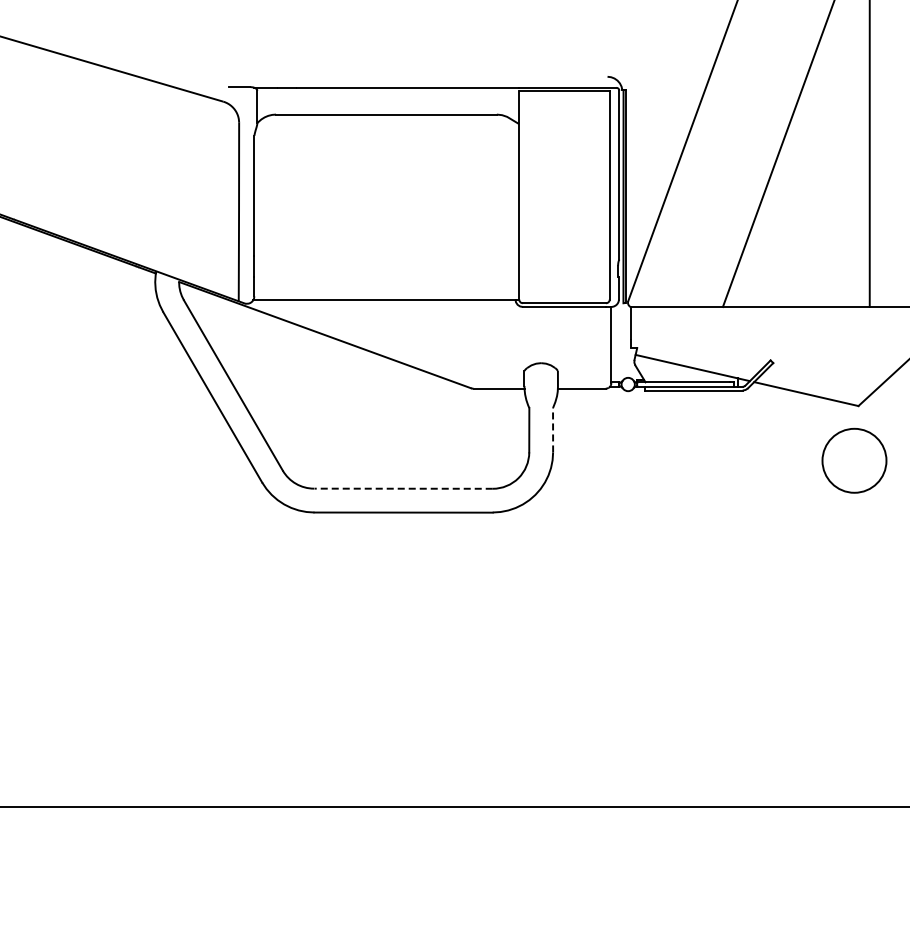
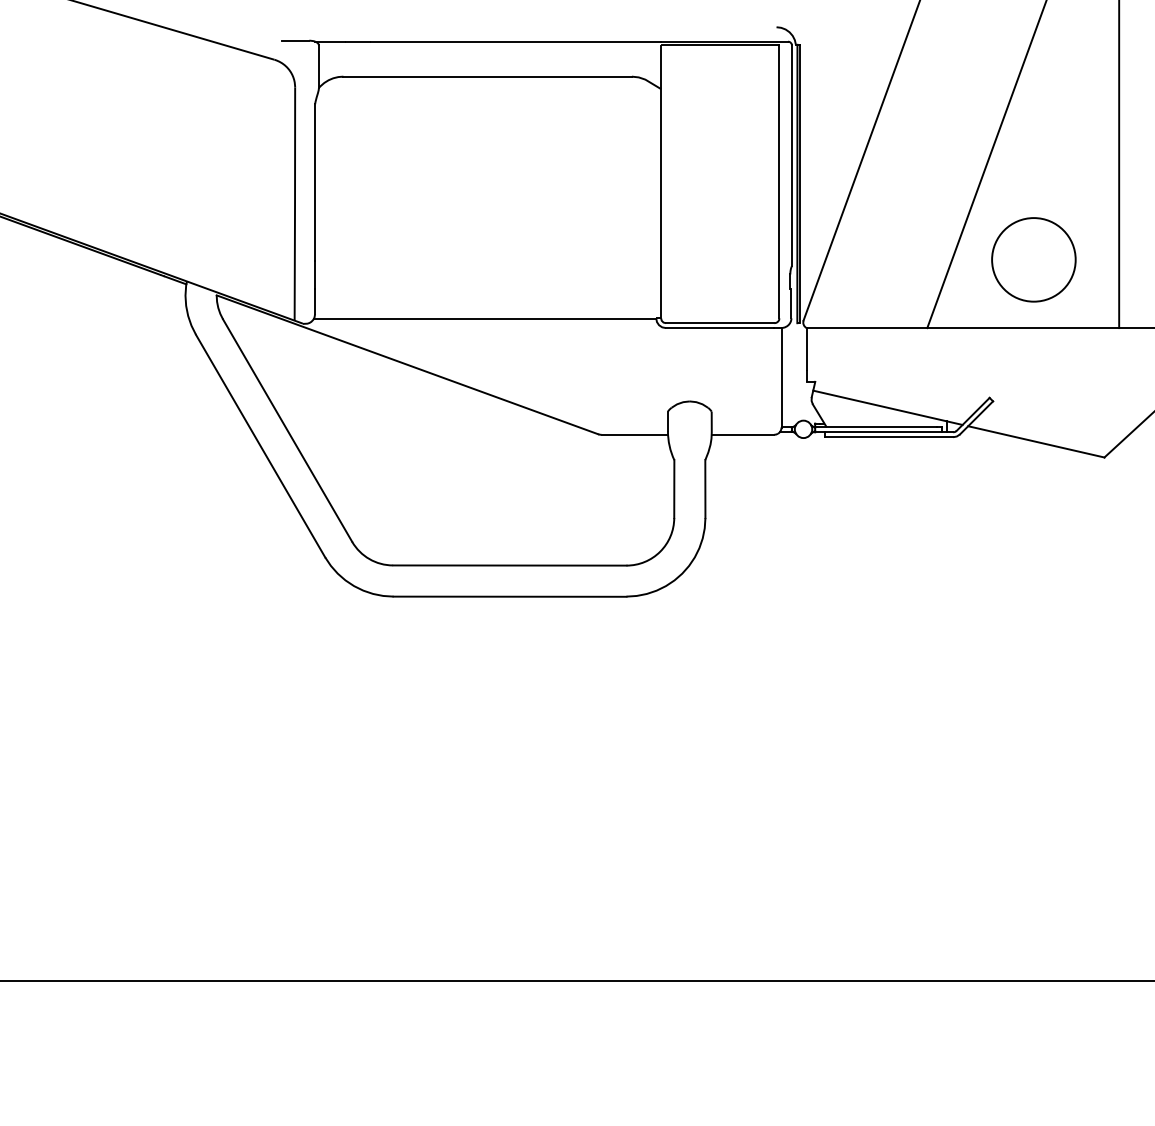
line: (553, 429) -> (705, 488), dashed -> solid
circle: (854, 460) -> (1033, 259), moved
line: (403, 488) -> (509, 565), dashed -> solid

